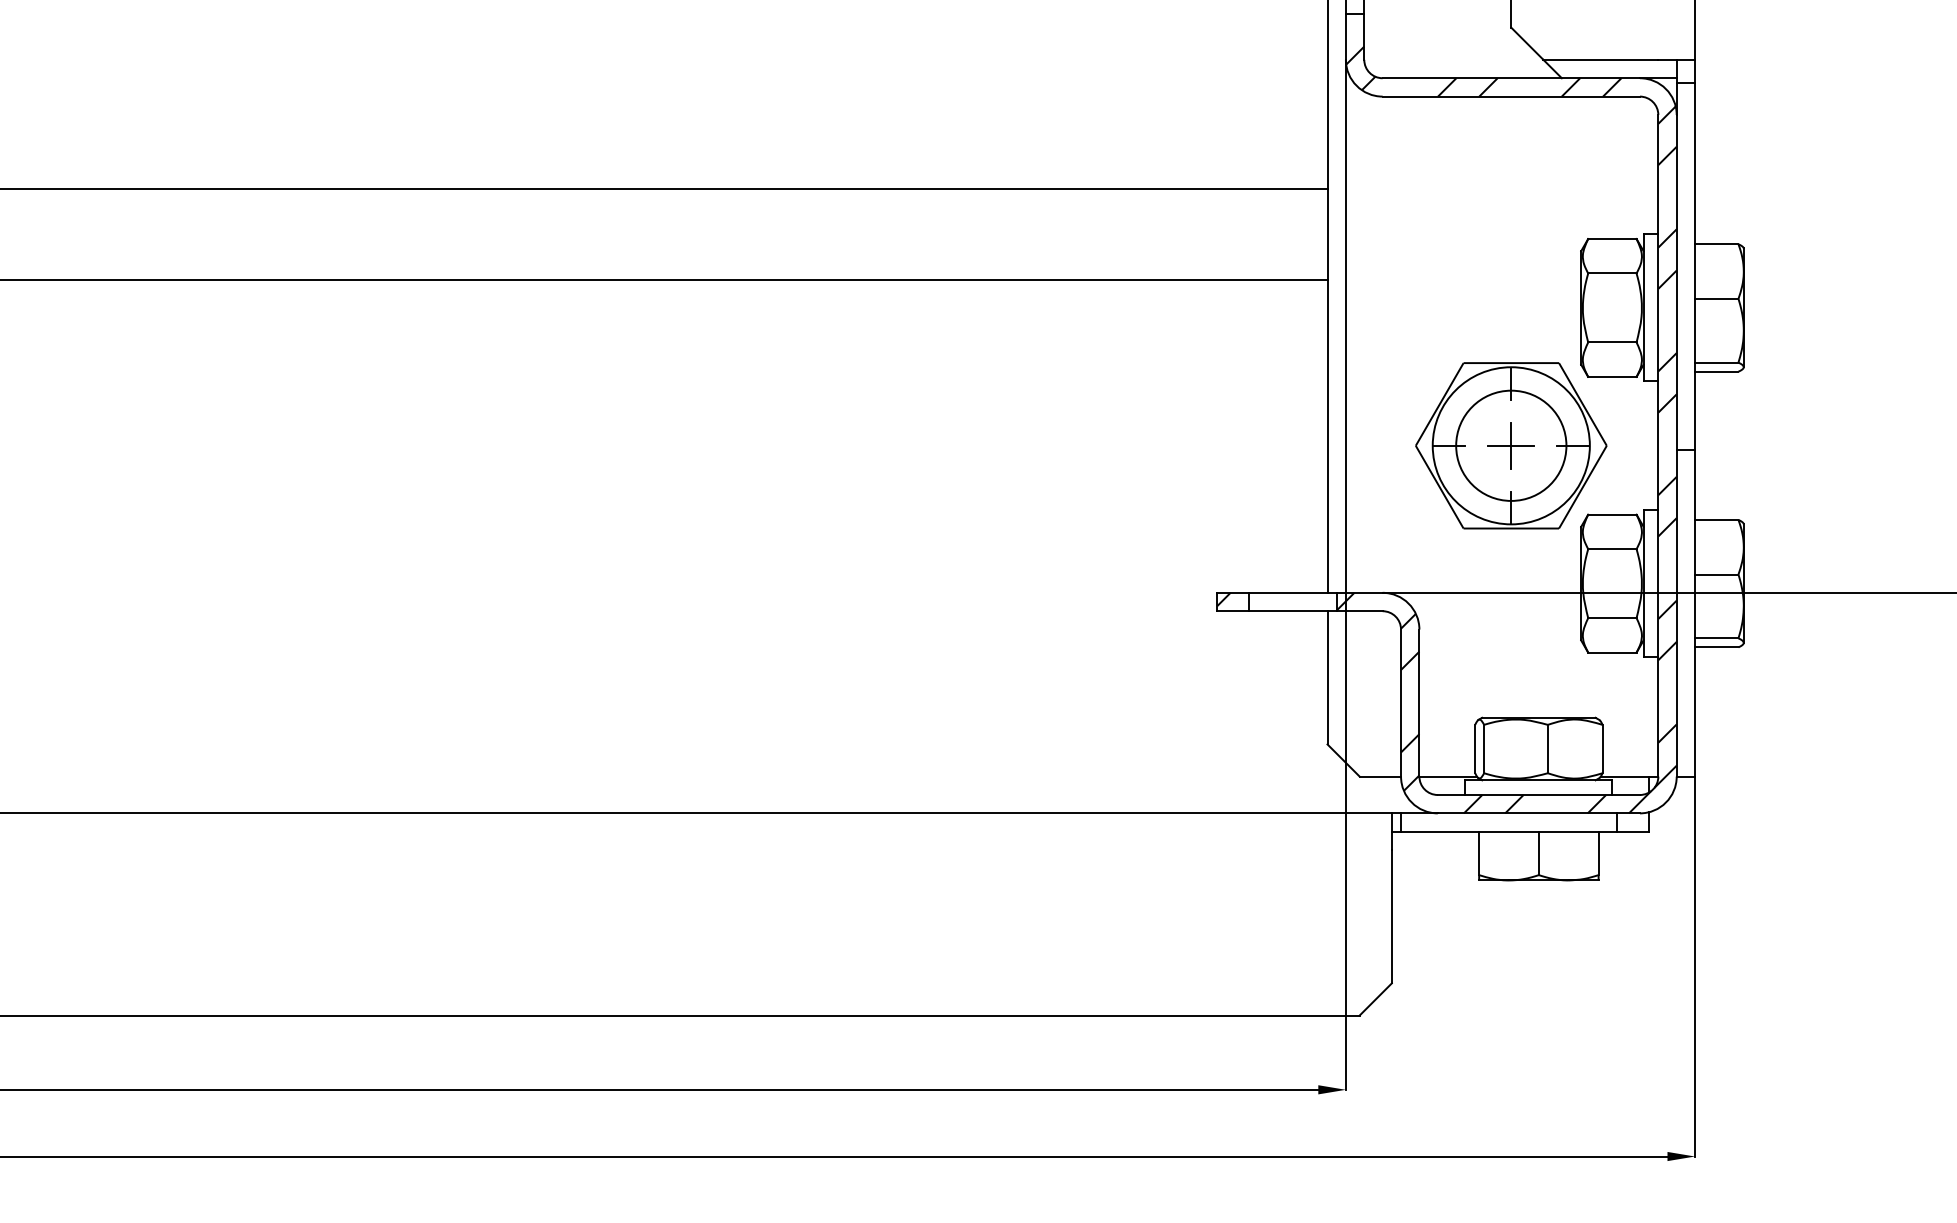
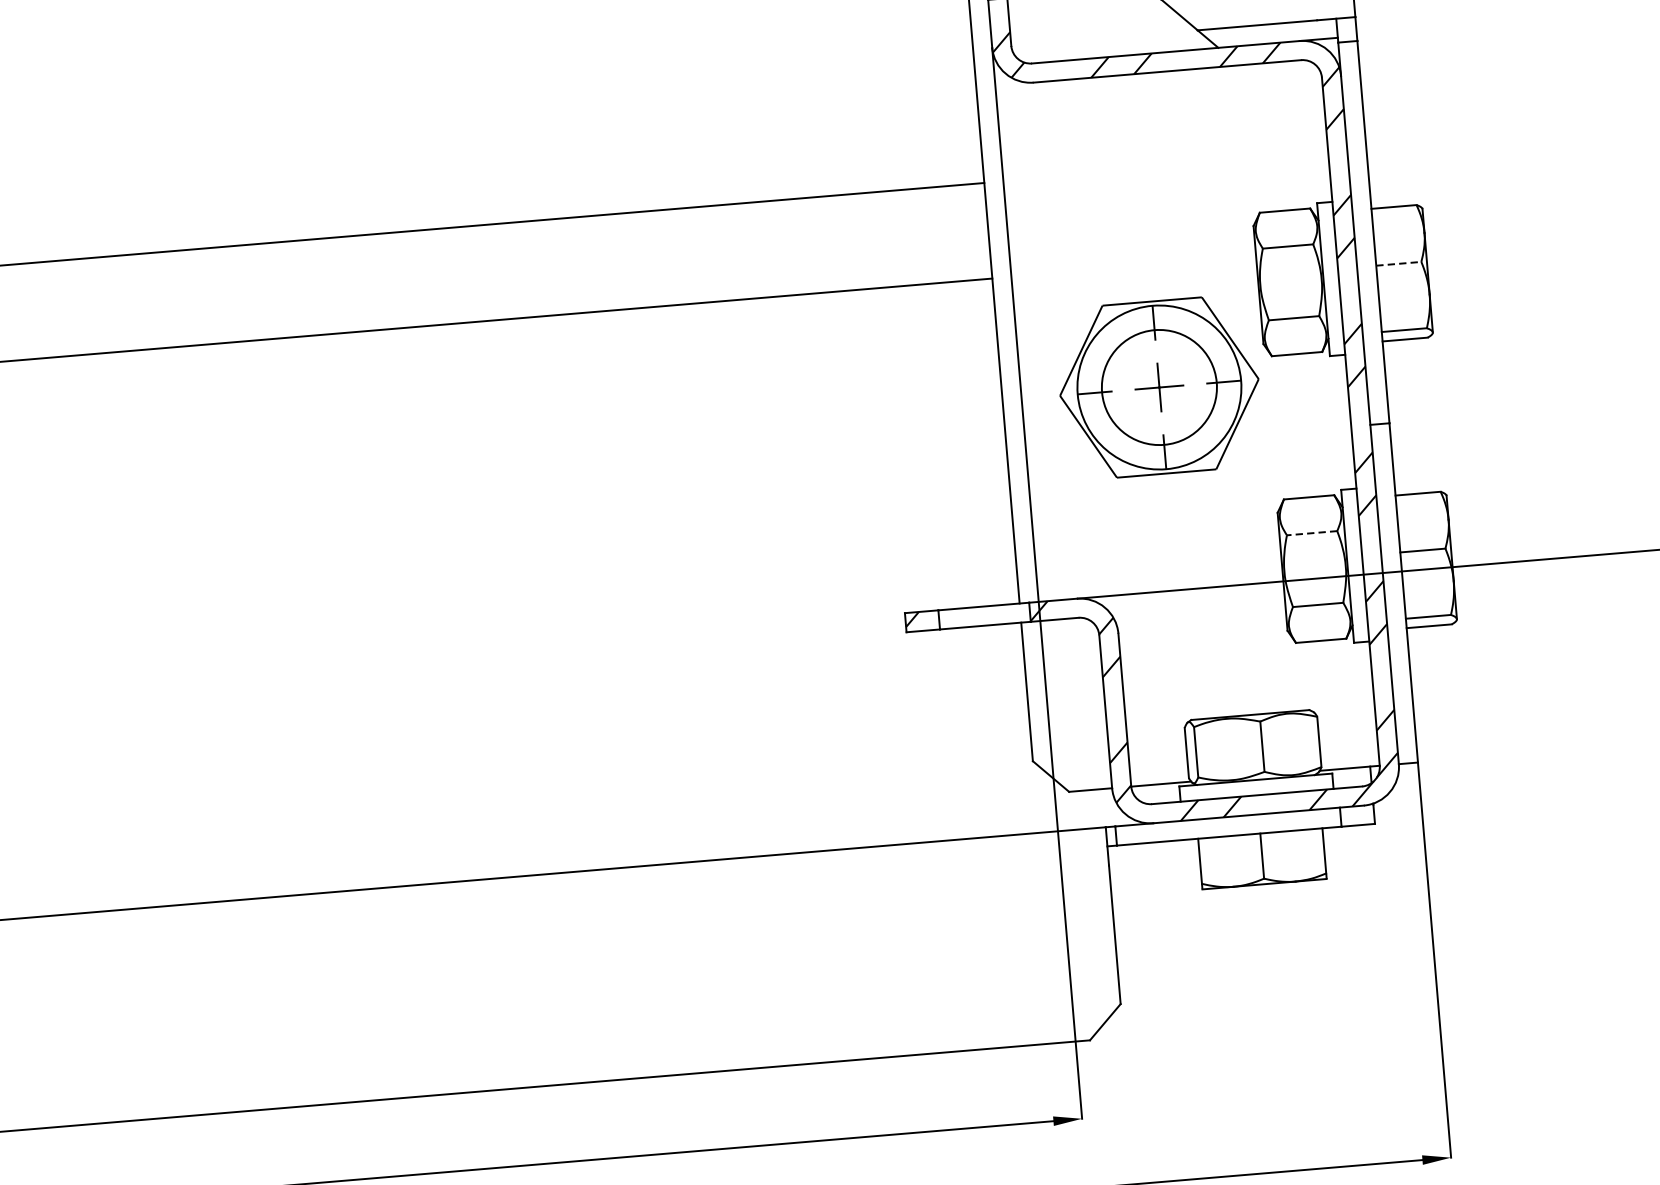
line: (1716, 298) -> (1398, 263), solid -> dashed
part: (1511, 445) -> (1159, 387), moved
line: (1611, 549) -> (1311, 533), solid -> dashed

